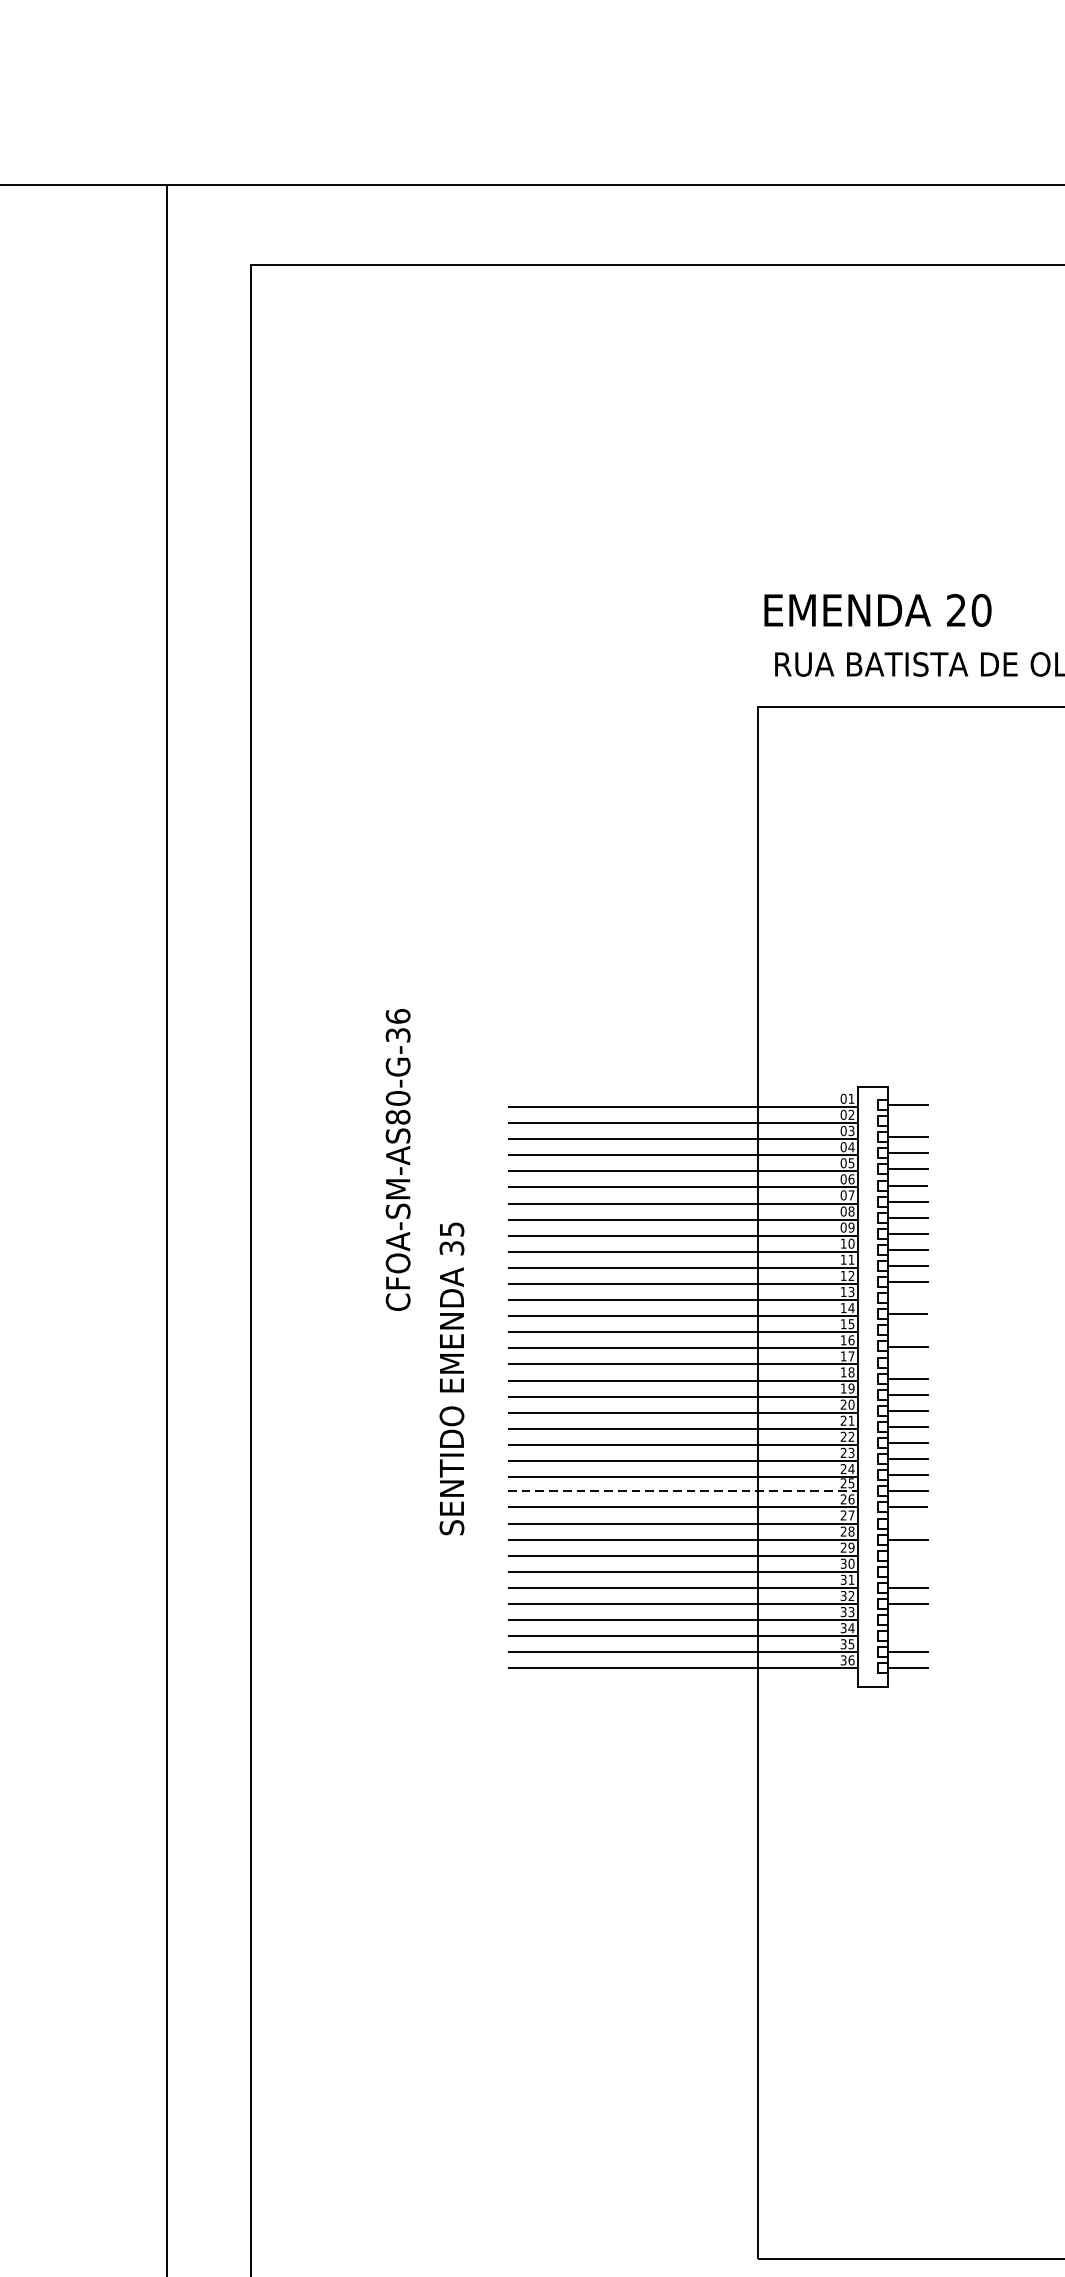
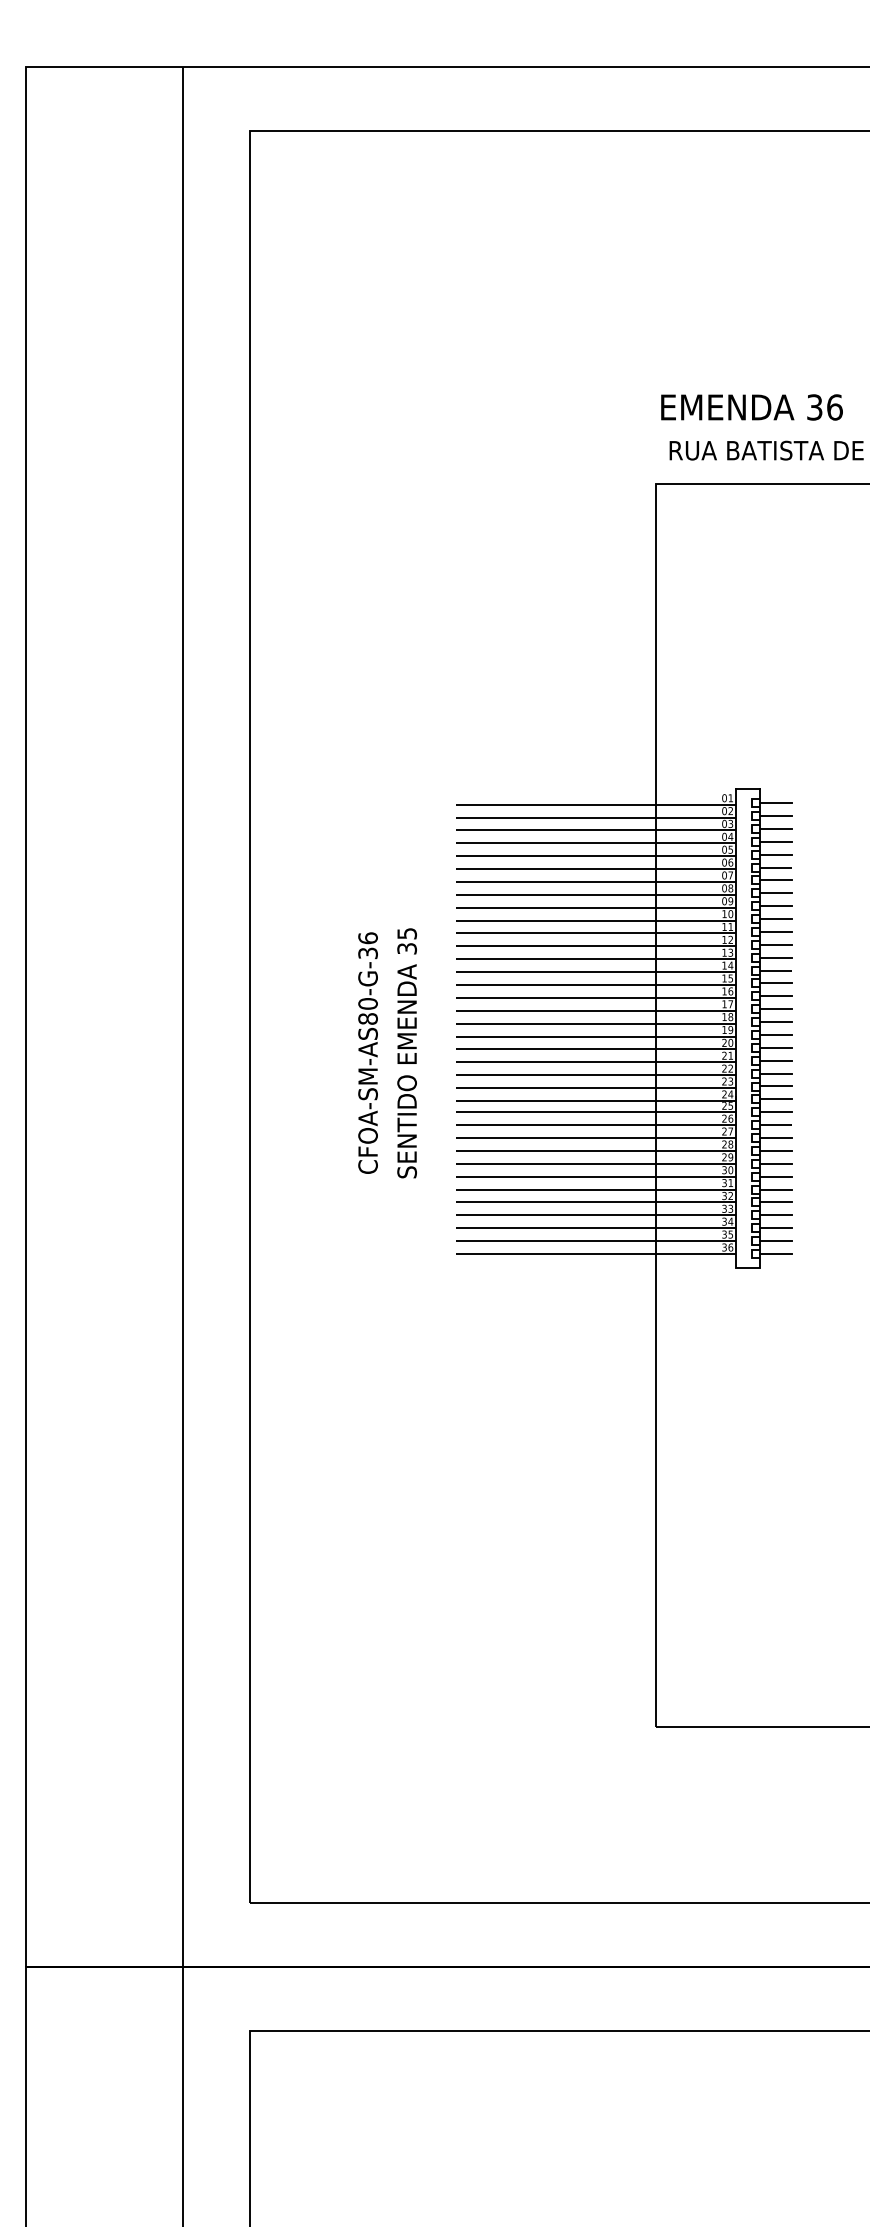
text: (968, 610) -> (824, 407), 20 -> 36
line: (907, 1121) -> (775, 816), added
text: (397, 1159) -> (367, 1052), moved
line: (907, 1297) -> (775, 957), added
line: (907, 1330) -> (775, 983), added
line: (907, 1362) -> (775, 1009), added
text: (451, 1379) -> (406, 1053), moved
line: (682, 1491) -> (595, 1112), dashed -> solid
line: (907, 1524) -> (775, 1138), added
line: (907, 1555) -> (775, 1163), added
line: (907, 1571) -> (775, 1176), added
line: (907, 1620) -> (775, 1215), added
line: (907, 1636) -> (775, 1228), added

